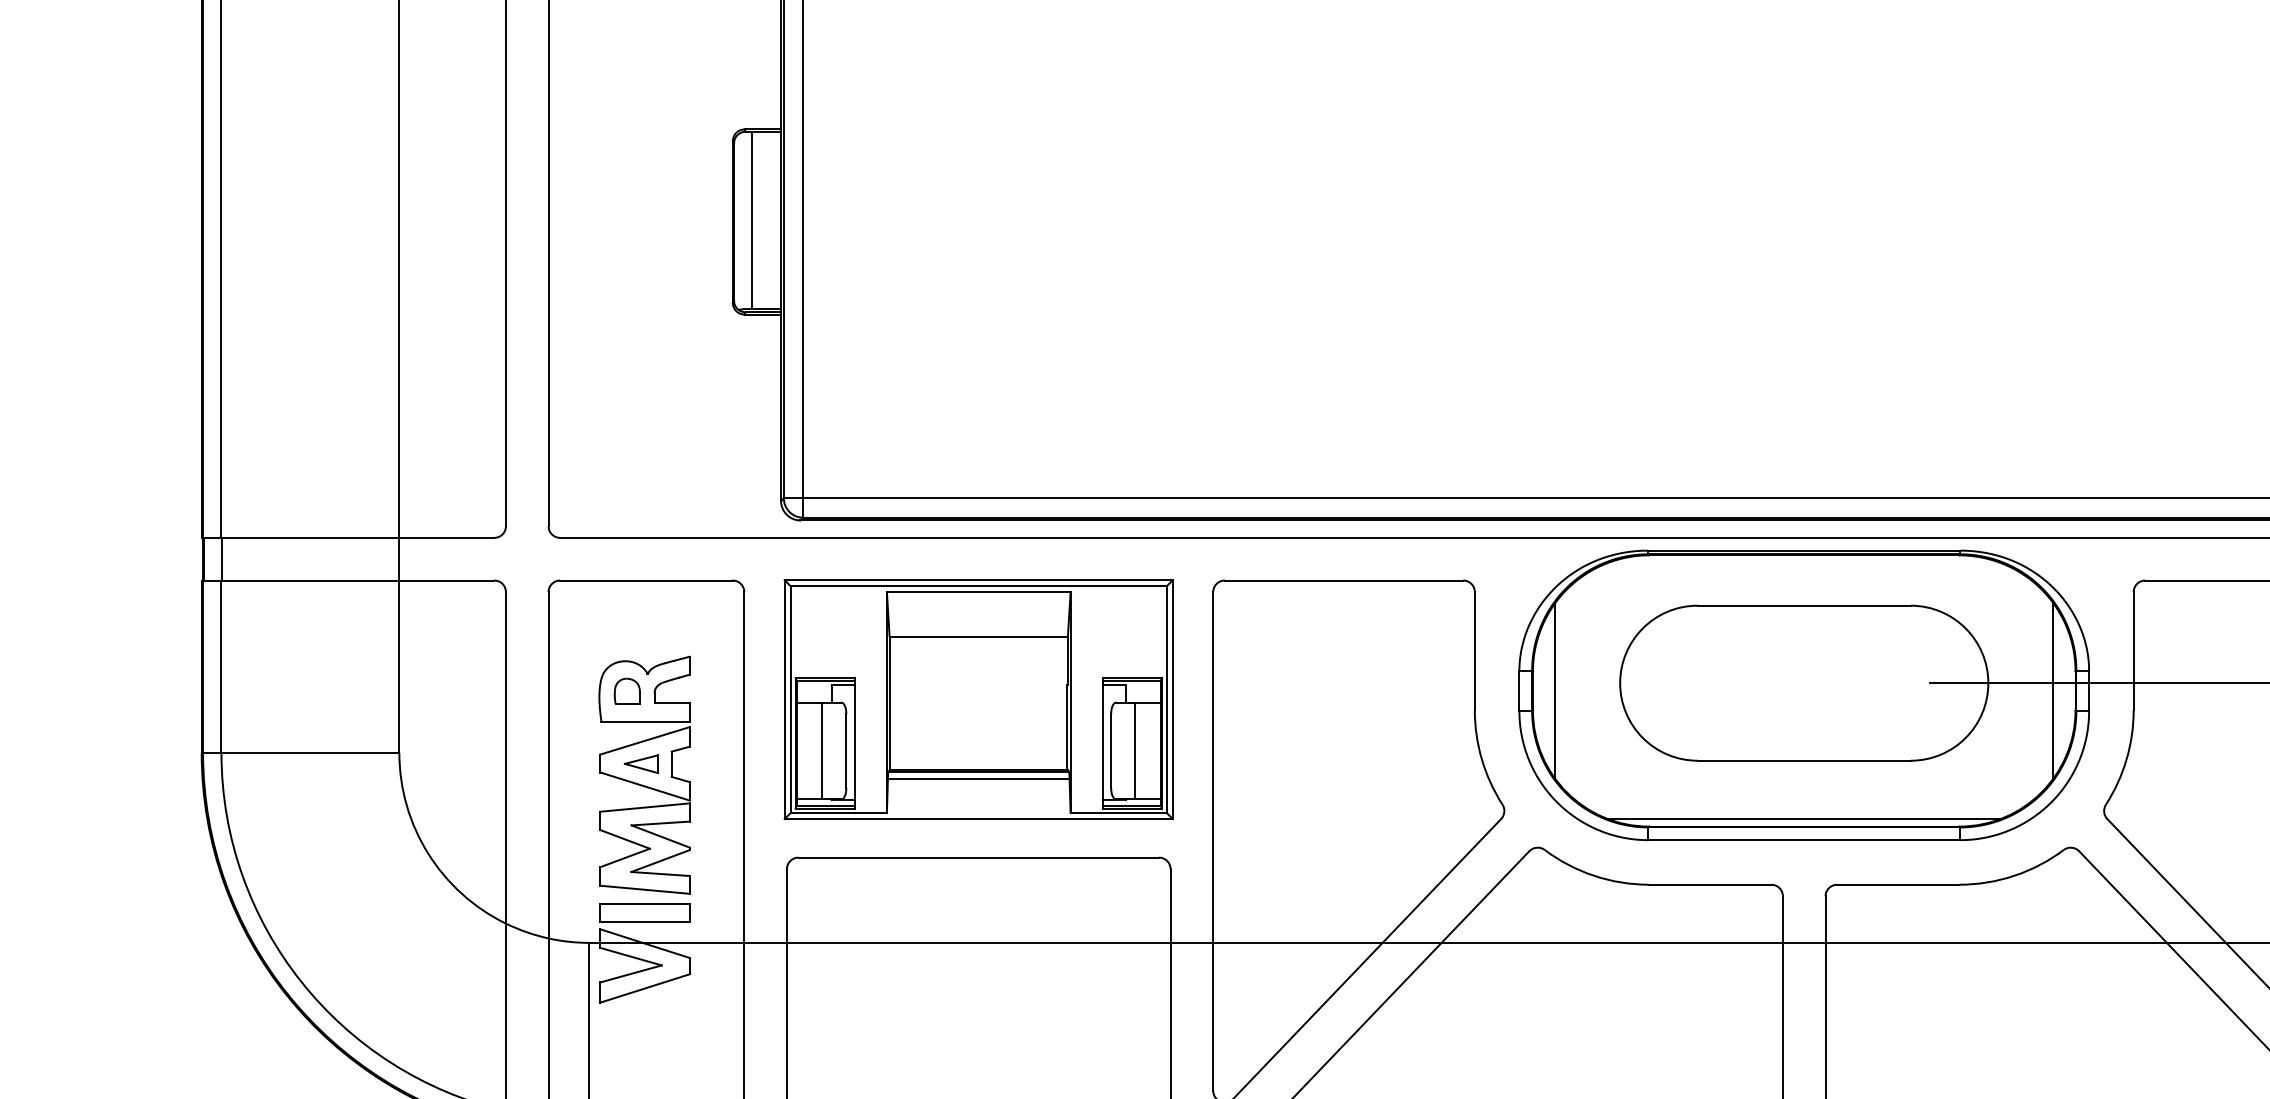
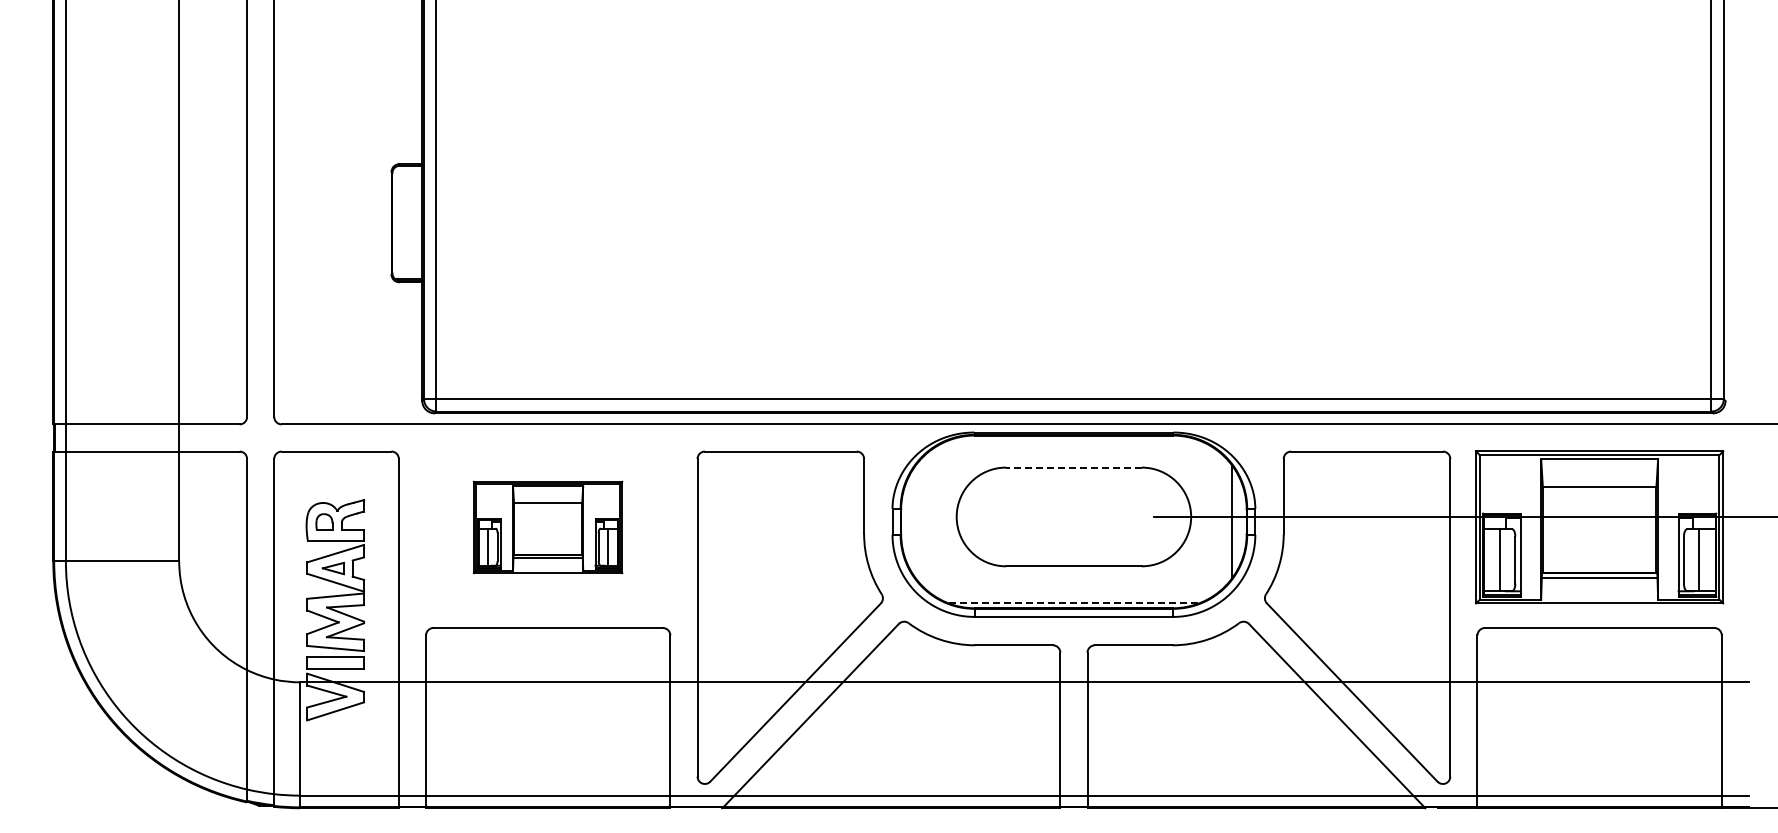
line: (751, 219) -> (403, 221), removed
line: (1803, 605) -> (1073, 467), solid -> dashed
line: (1555, 690) -> (915, 521), removed
part: (977, 699) -> (547, 527), size x0.6
line: (1805, 819) -> (1074, 603), solid -> dashed

